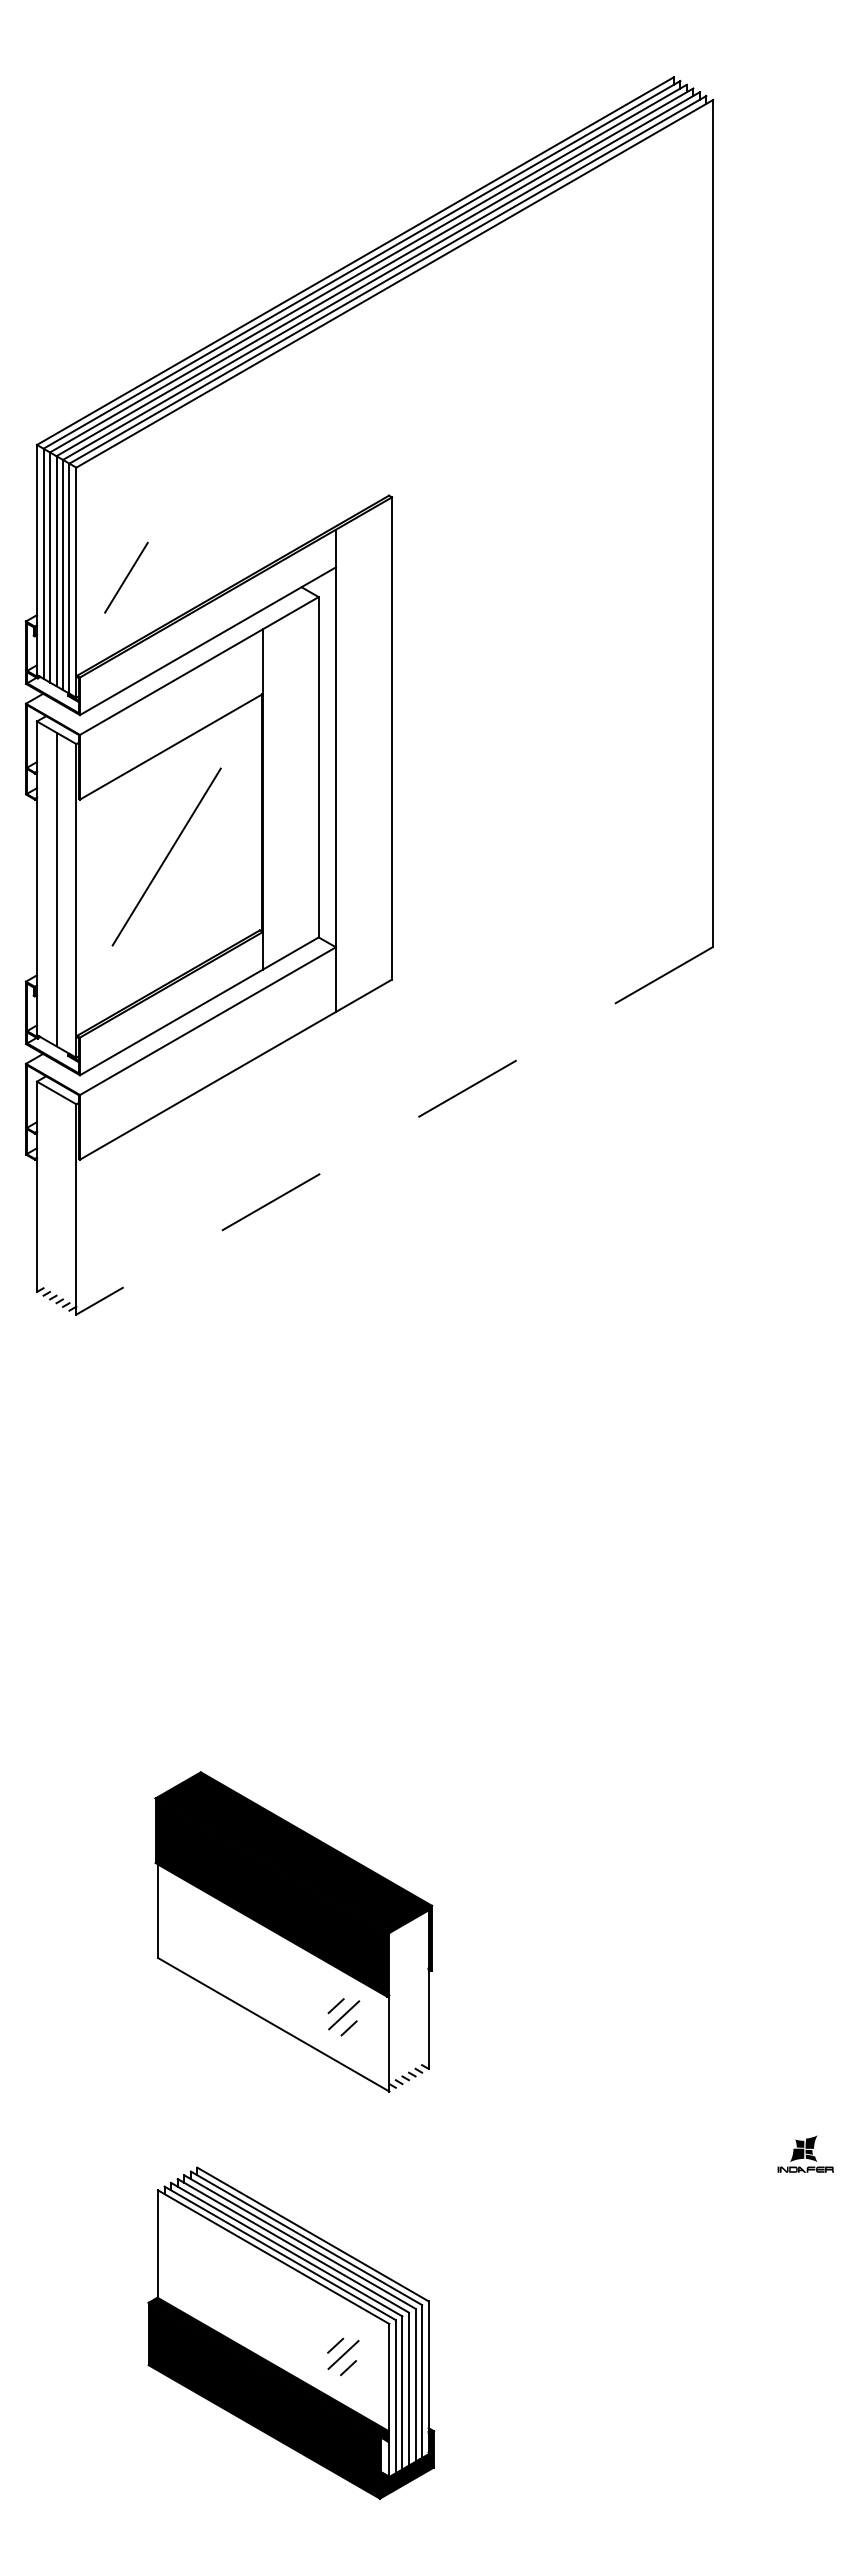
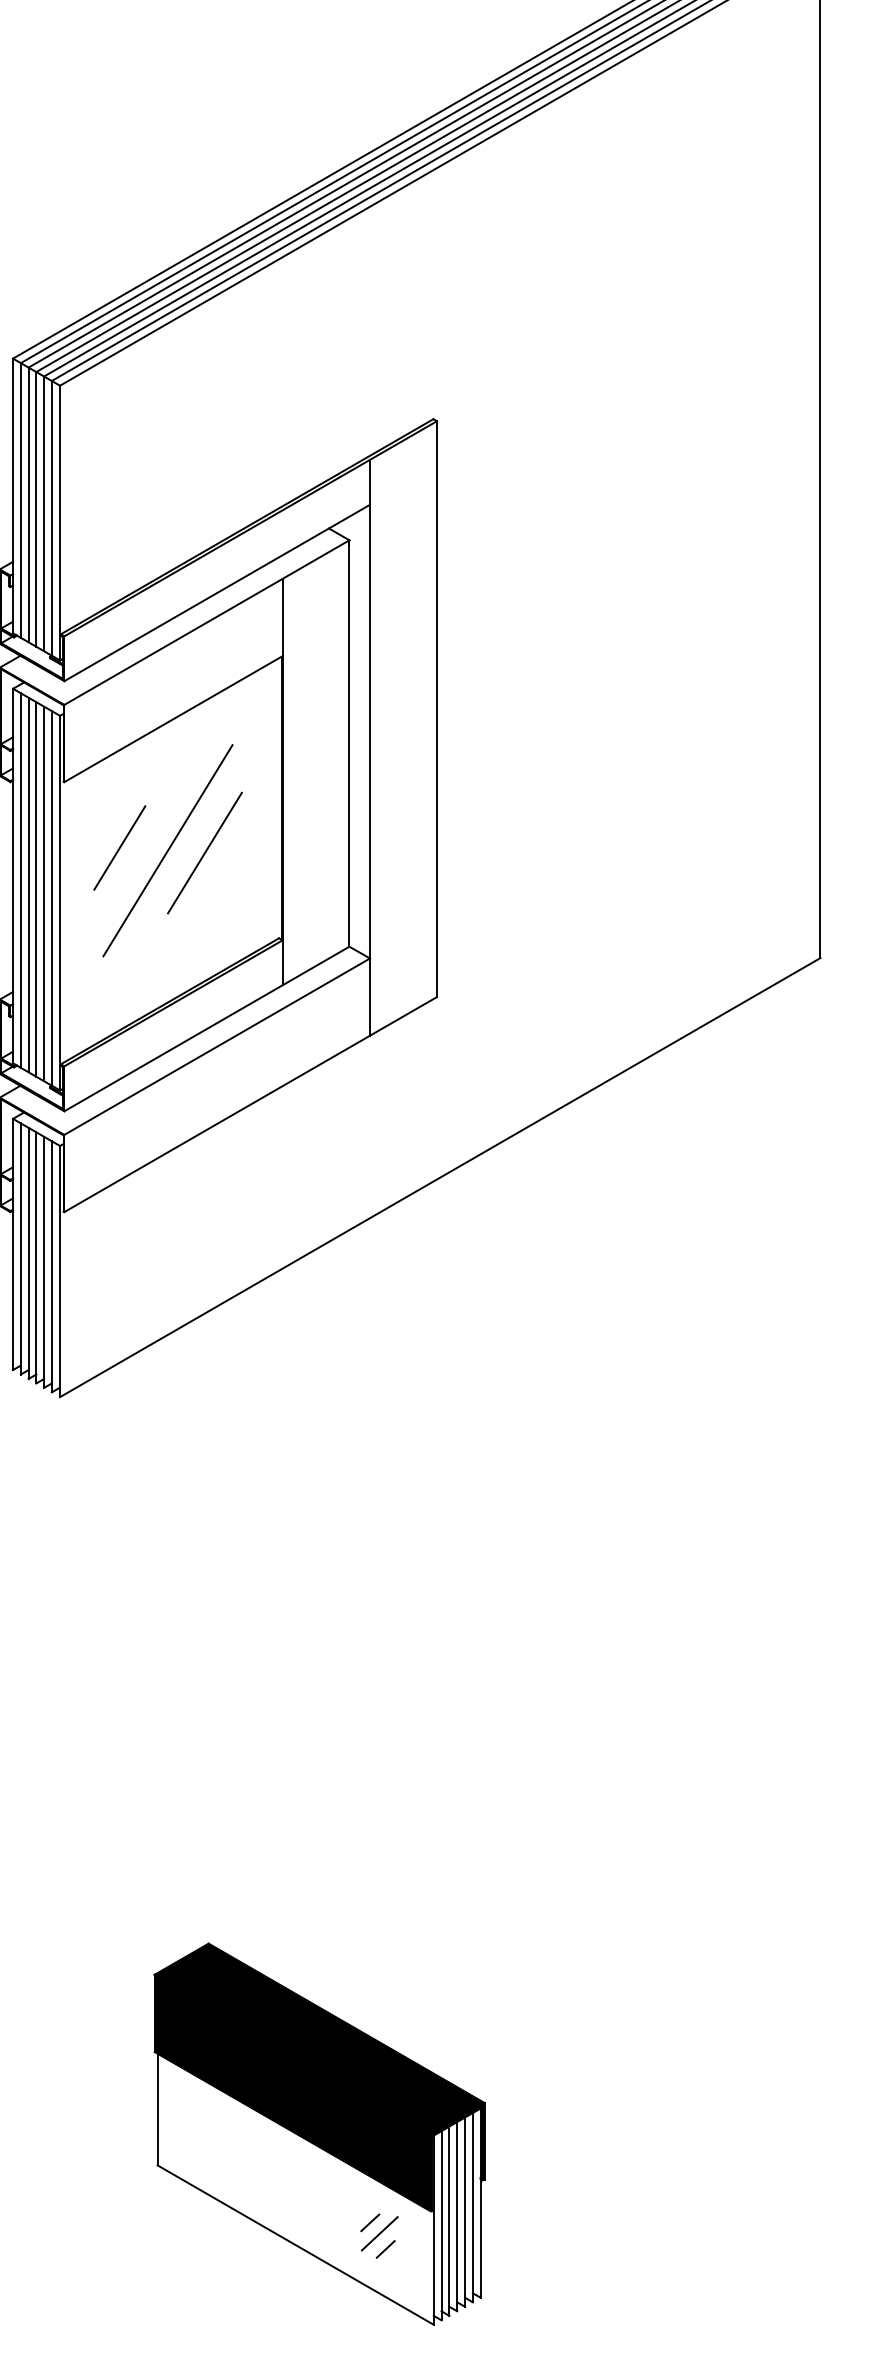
line: (126, 577) -> (119, 847), moved
line: (197, 858) -> (204, 852), added
line: (43, 881) -> (20, 879), added
line: (50, 885) -> (29, 884), added
line: (63, 893) -> (44, 894), added
line: (69, 896) -> (51, 897), added
line: (394, 1130) -> (439, 1177), dashed -> solid
line: (43, 1190) -> (20, 1248), added
line: (50, 1194) -> (29, 1253), added
line: (56, 1197) -> (36, 1257), added
line: (63, 1201) -> (44, 1262), added
line: (69, 1205) -> (51, 1266), added
line: (422, 1993) -> (473, 2207), added
line: (415, 1996) -> (465, 2211), added
line: (409, 2000) -> (457, 2216), added
line: (402, 2004) -> (449, 2220), added
line: (395, 2008) -> (441, 2225), added

